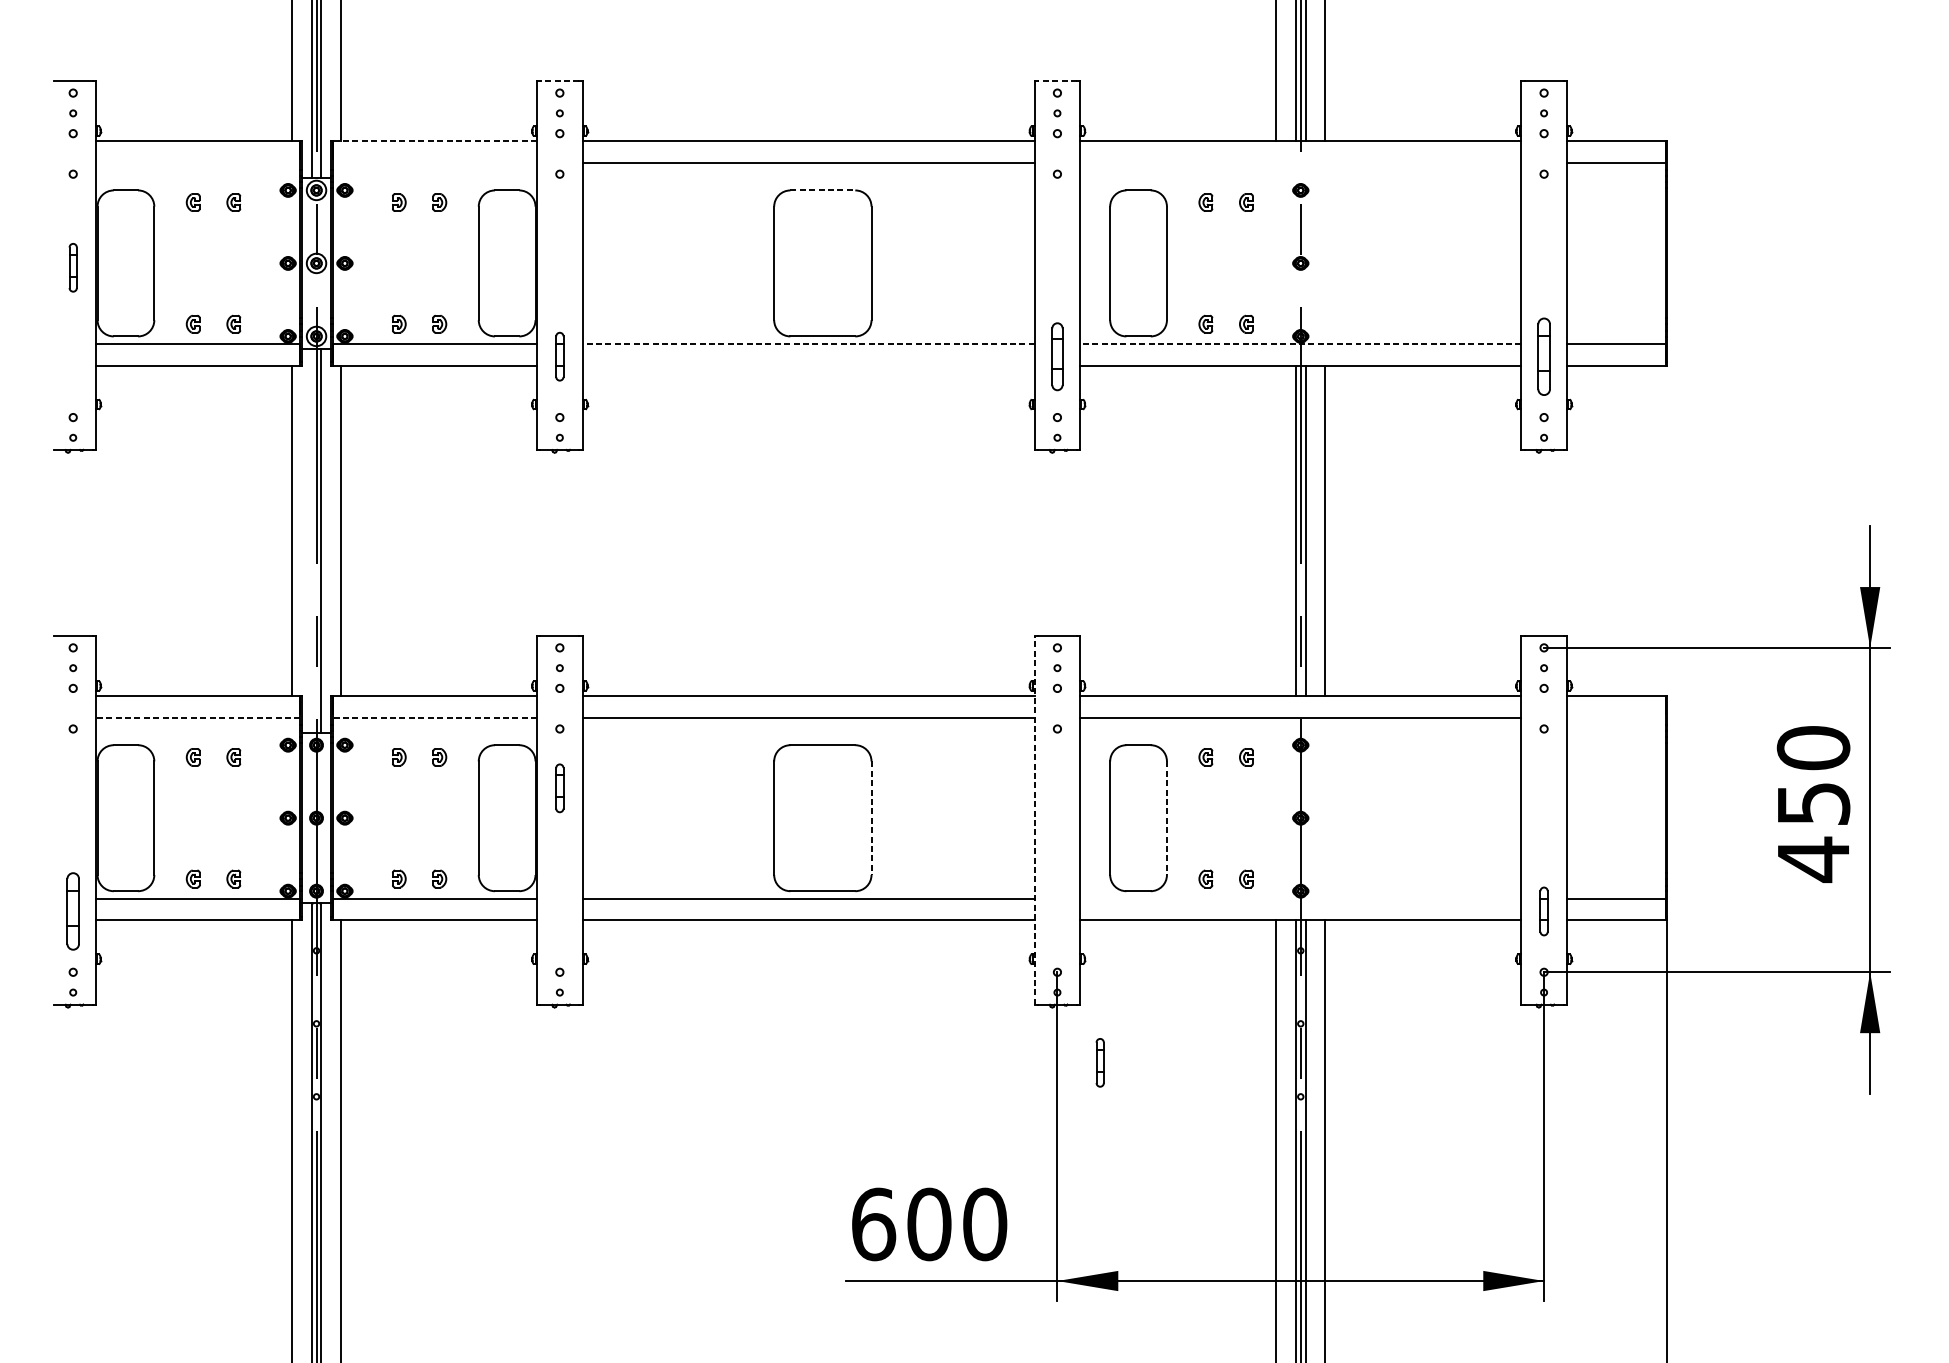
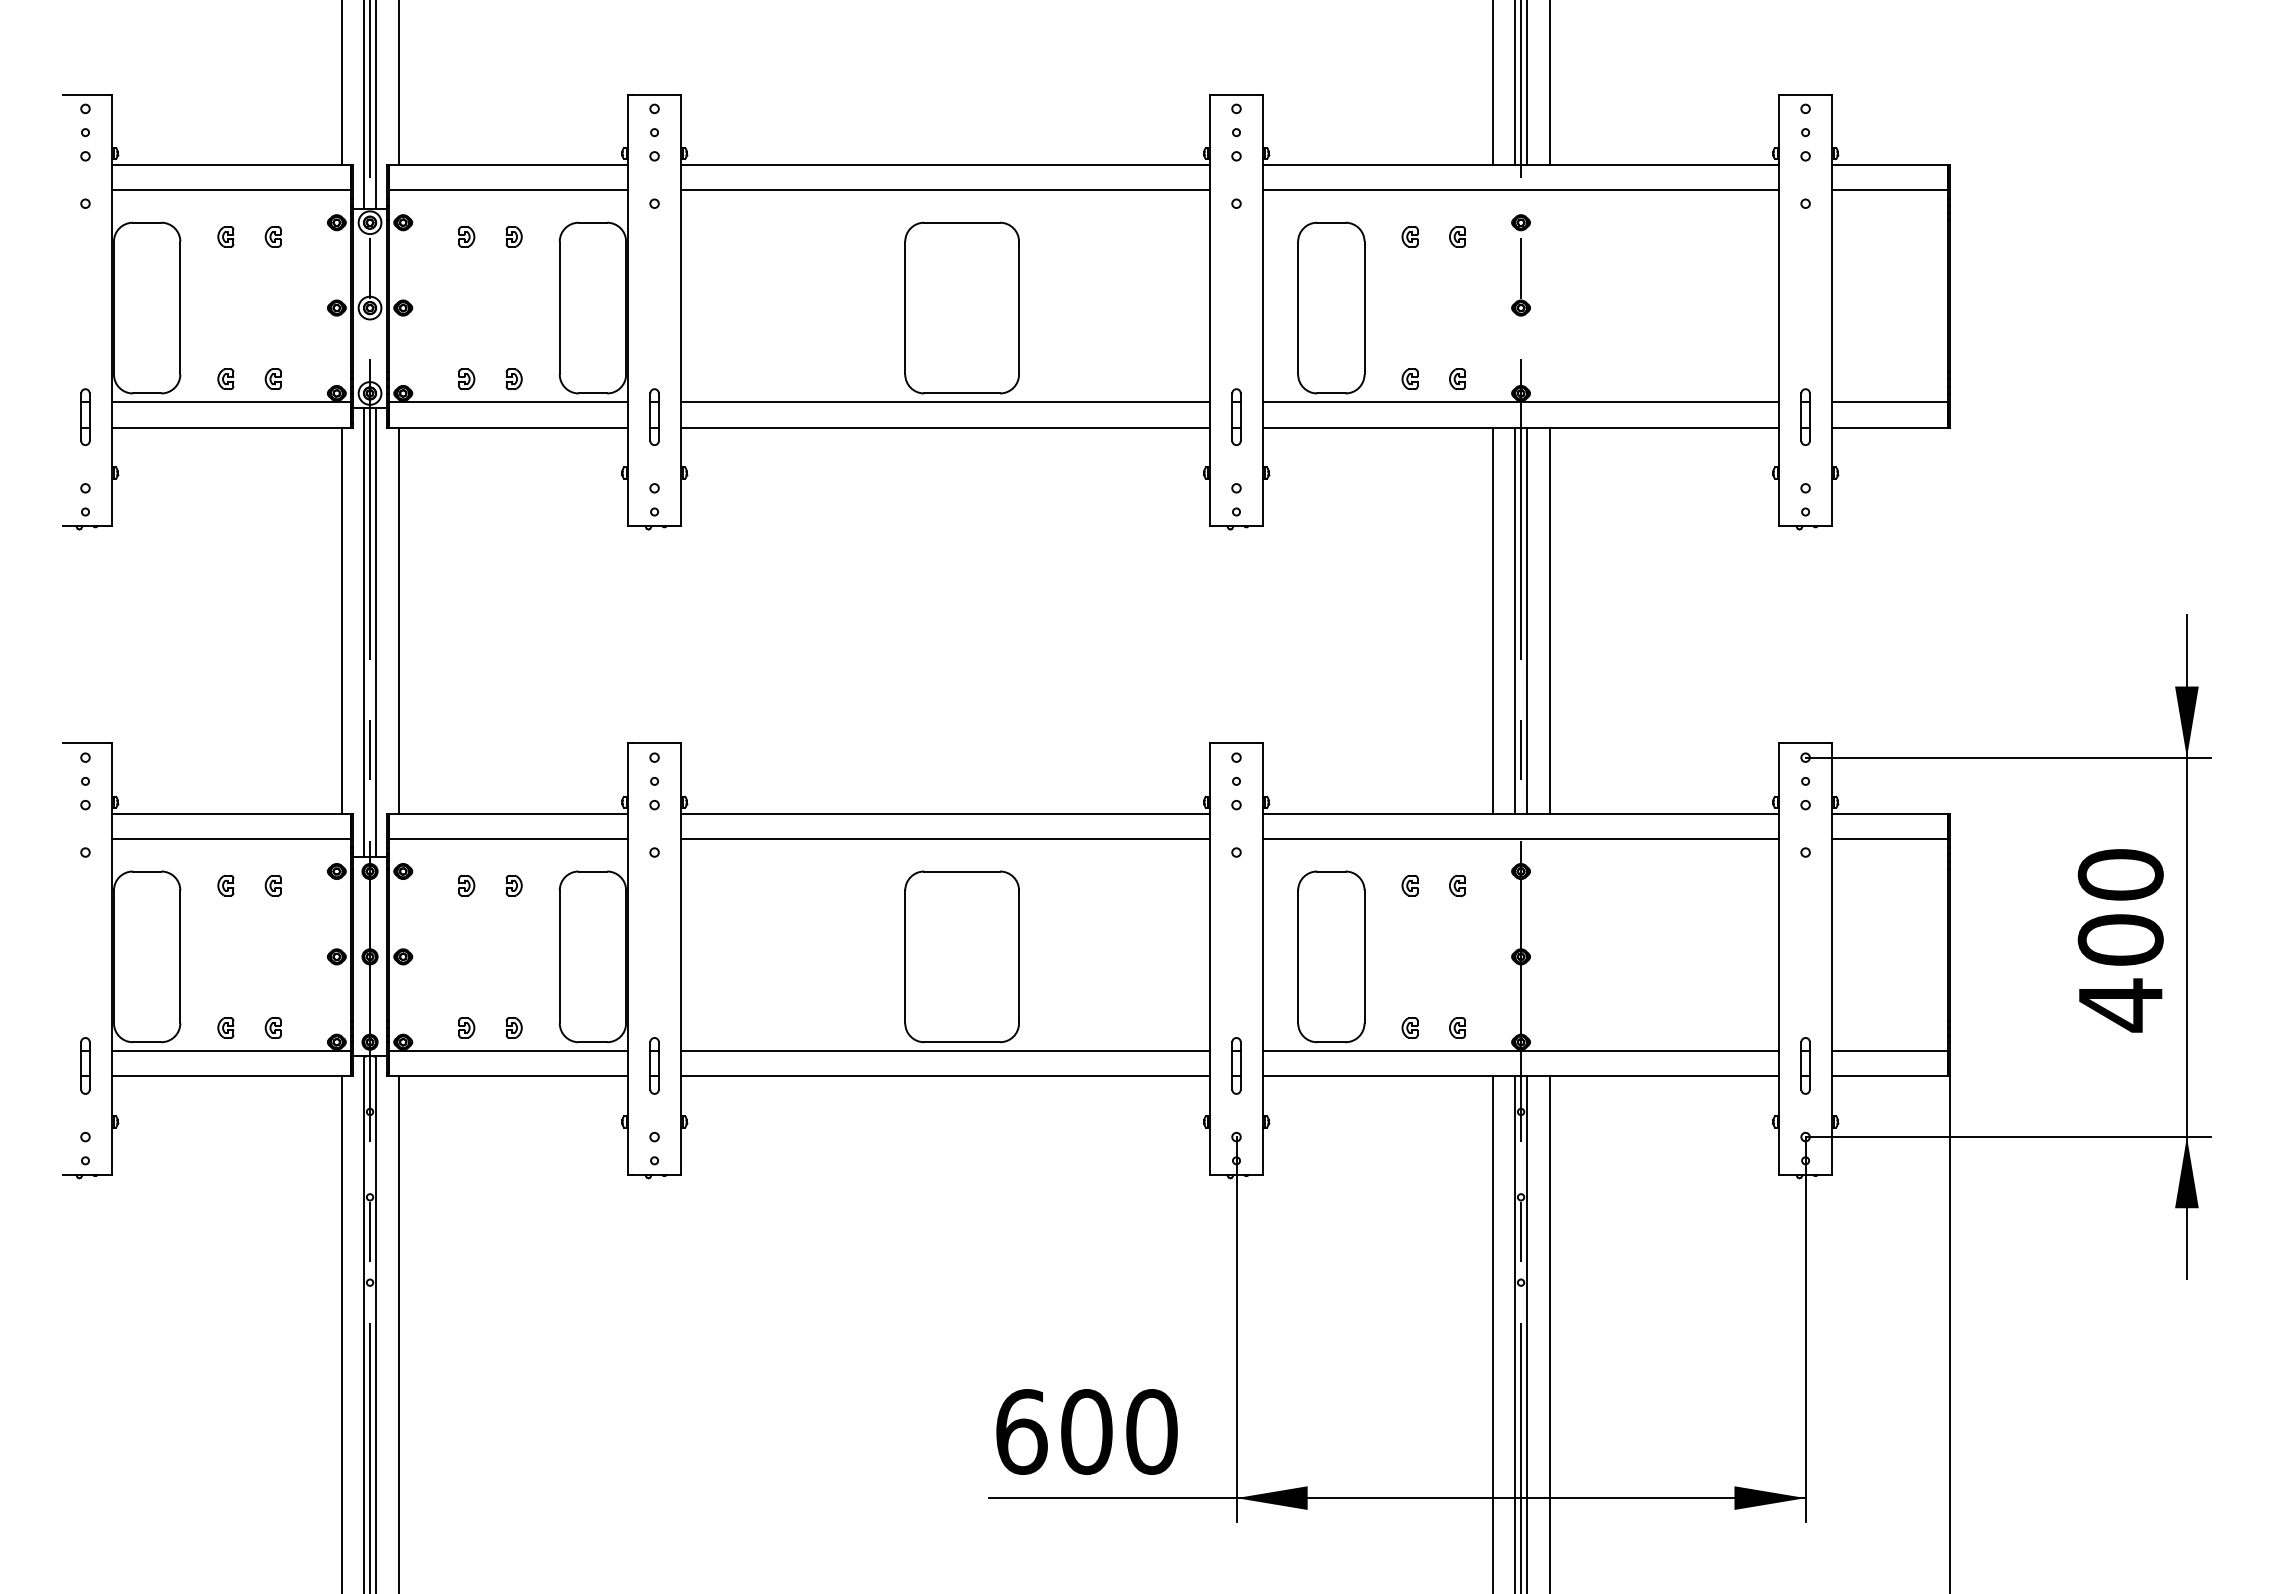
line: (559, 80) -> (654, 94), dashed -> solid
line: (1057, 80) -> (1236, 94), dashed -> solid
line: (434, 140) -> (508, 164), dashed -> solid
line: (198, 162) -> (231, 190), added
line: (434, 162) -> (508, 190), added
line: (1301, 162) -> (1521, 190), added
line: (823, 190) -> (962, 222), dashed -> solid
part: (73, 267) -> (85, 416), moved
line: (808, 344) -> (945, 402), dashed -> solid
line: (1301, 344) -> (1521, 402), dashed -> solid
part: (1057, 356) -> (1236, 416), size x0.71
part: (1543, 356) -> (1805, 416), size x0.62
line: (808, 365) -> (945, 427), added
line: (1276, 530) -> (1492, 620), added
line: (311, 540) -> (364, 632), added
line: (198, 717) -> (231, 839), dashed -> solid
line: (434, 717) -> (508, 839), dashed -> solid
line: (1615, 717) -> (1889, 839), added
part: (559, 787) -> (654, 1065), moved
text: (1813, 803) -> (2120, 939), 450 -> 400
line: (871, 818) -> (1019, 957), dashed -> solid
line: (1166, 818) -> (1364, 957), dashed -> solid
line: (1034, 820) -> (1209, 959), dashed -> solid
line: (1301, 898) -> (1521, 1050), added
part: (73, 911) -> (85, 1065), size x0.62
part: (1100, 1062) -> (1236, 1065), moved

